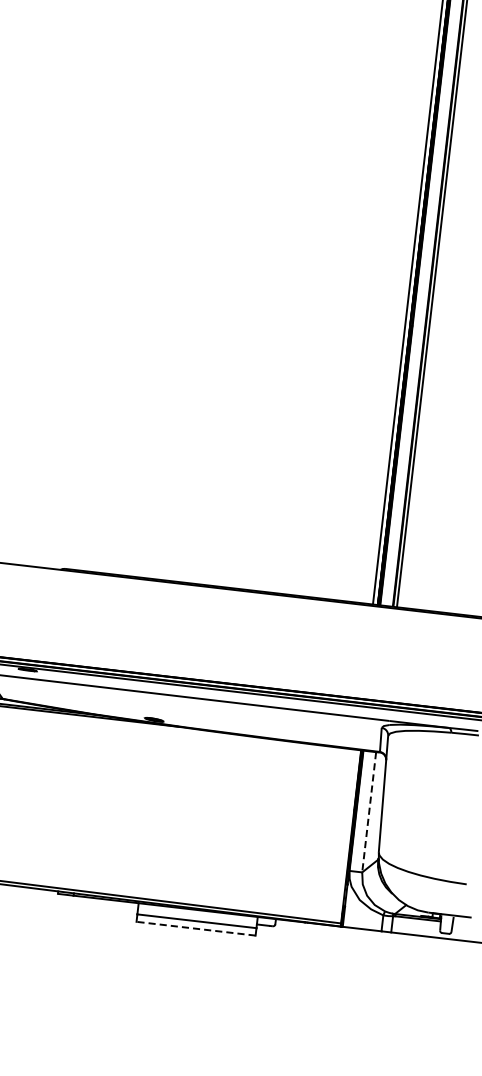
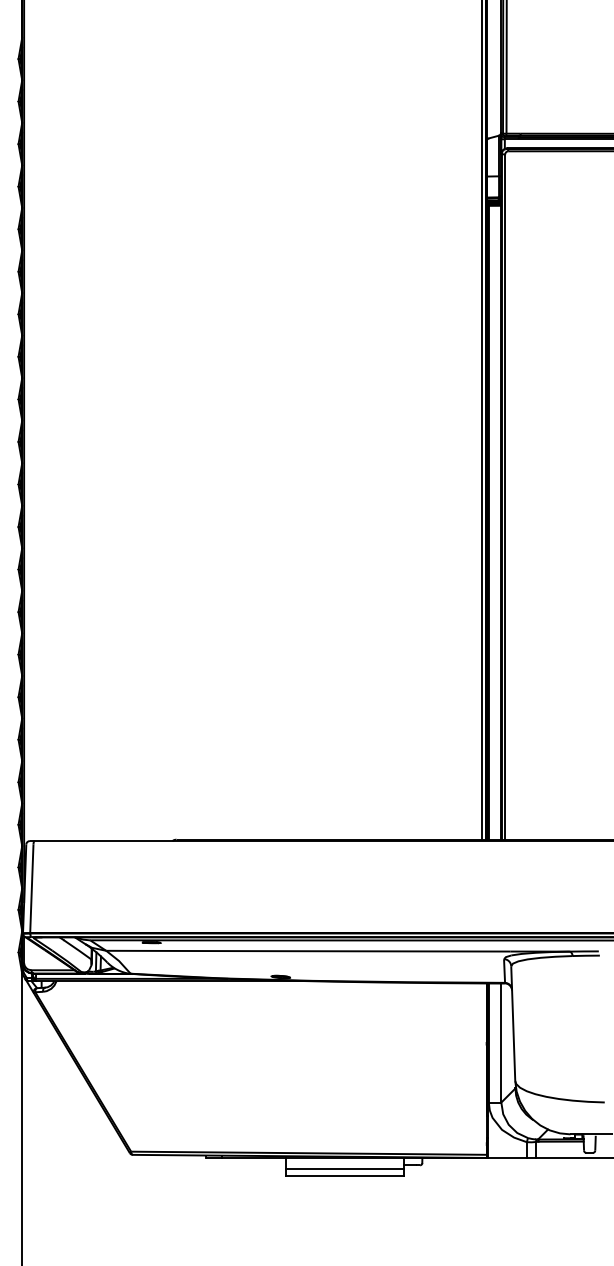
line: (369, 812) -> (501, 1043), dashed -> solid
line: (196, 928) -> (345, 1176), dashed -> solid

